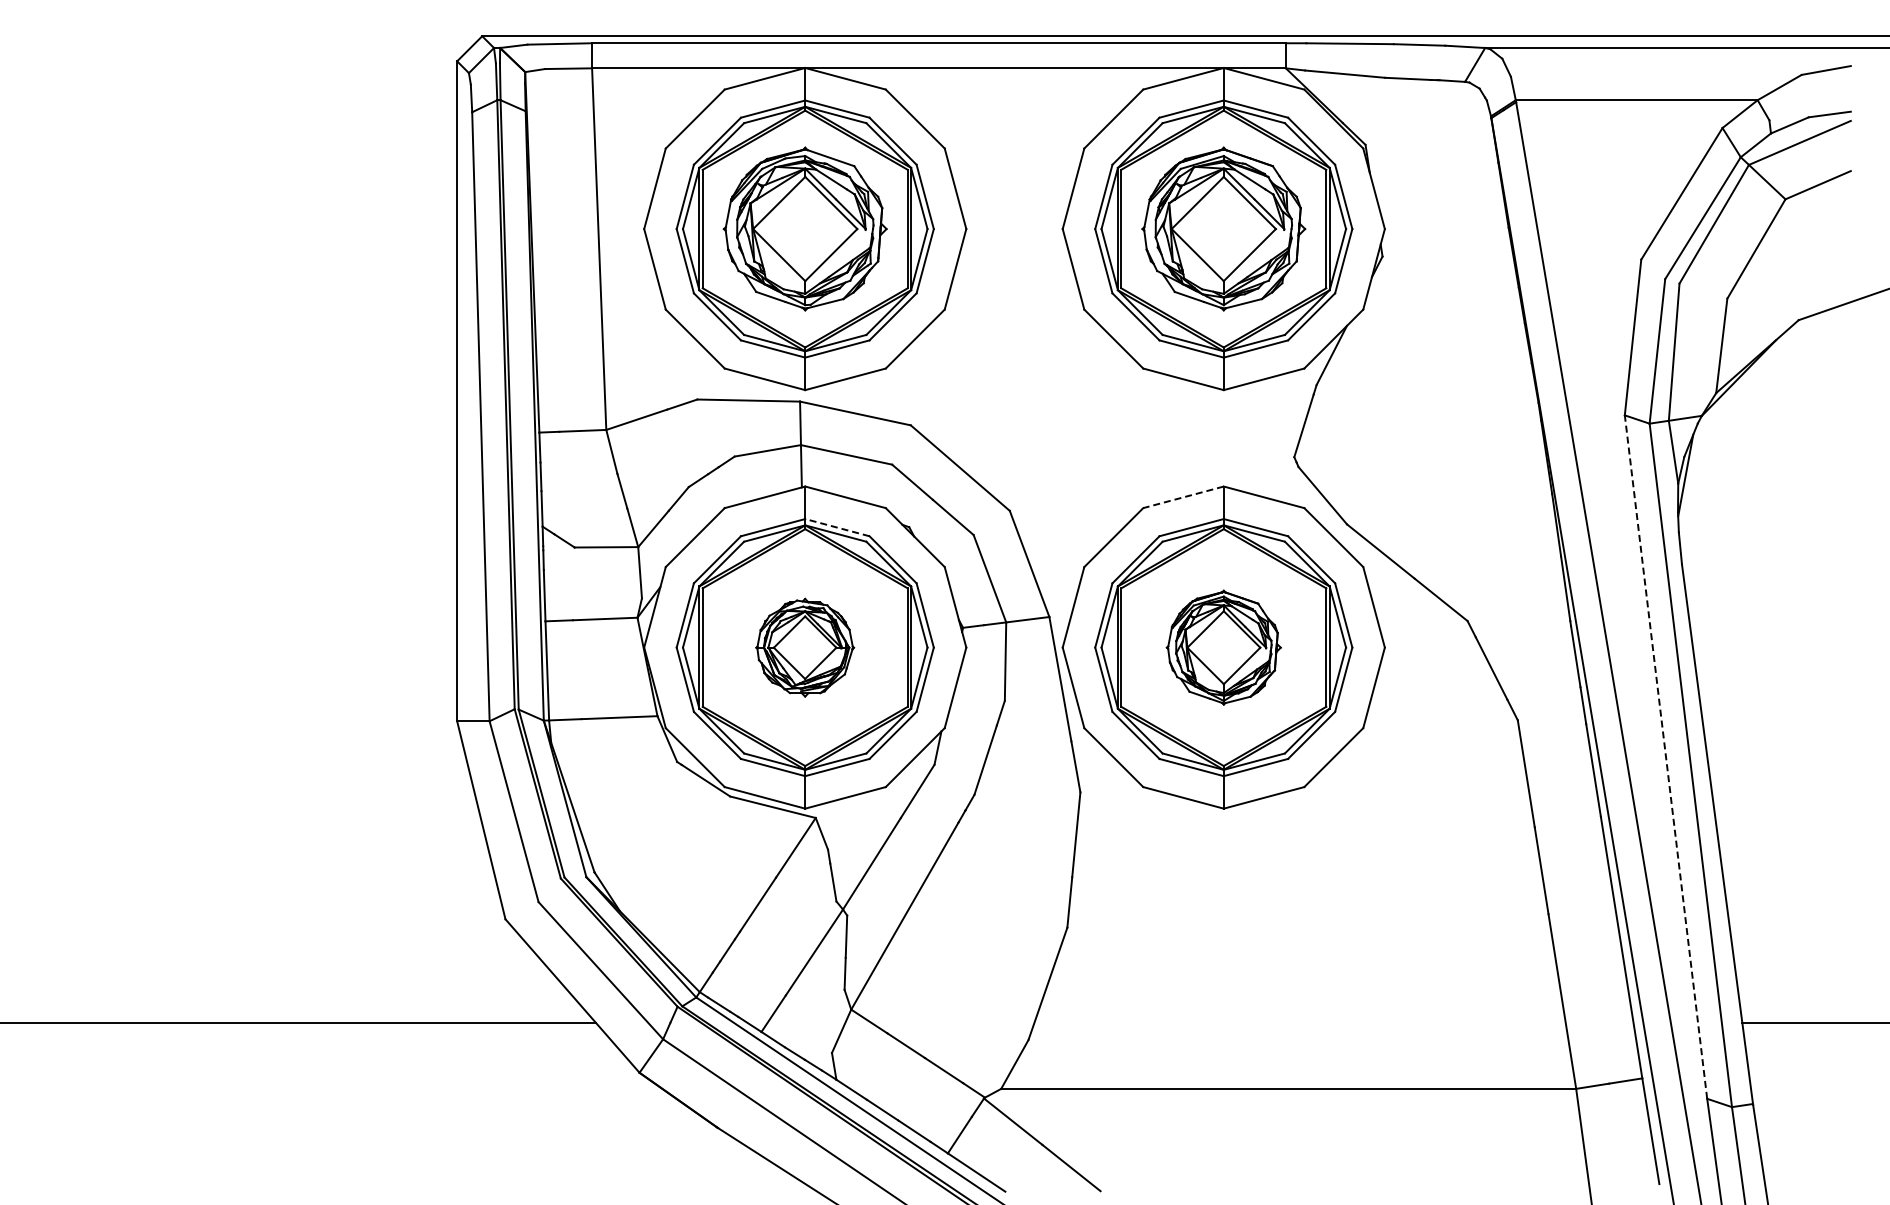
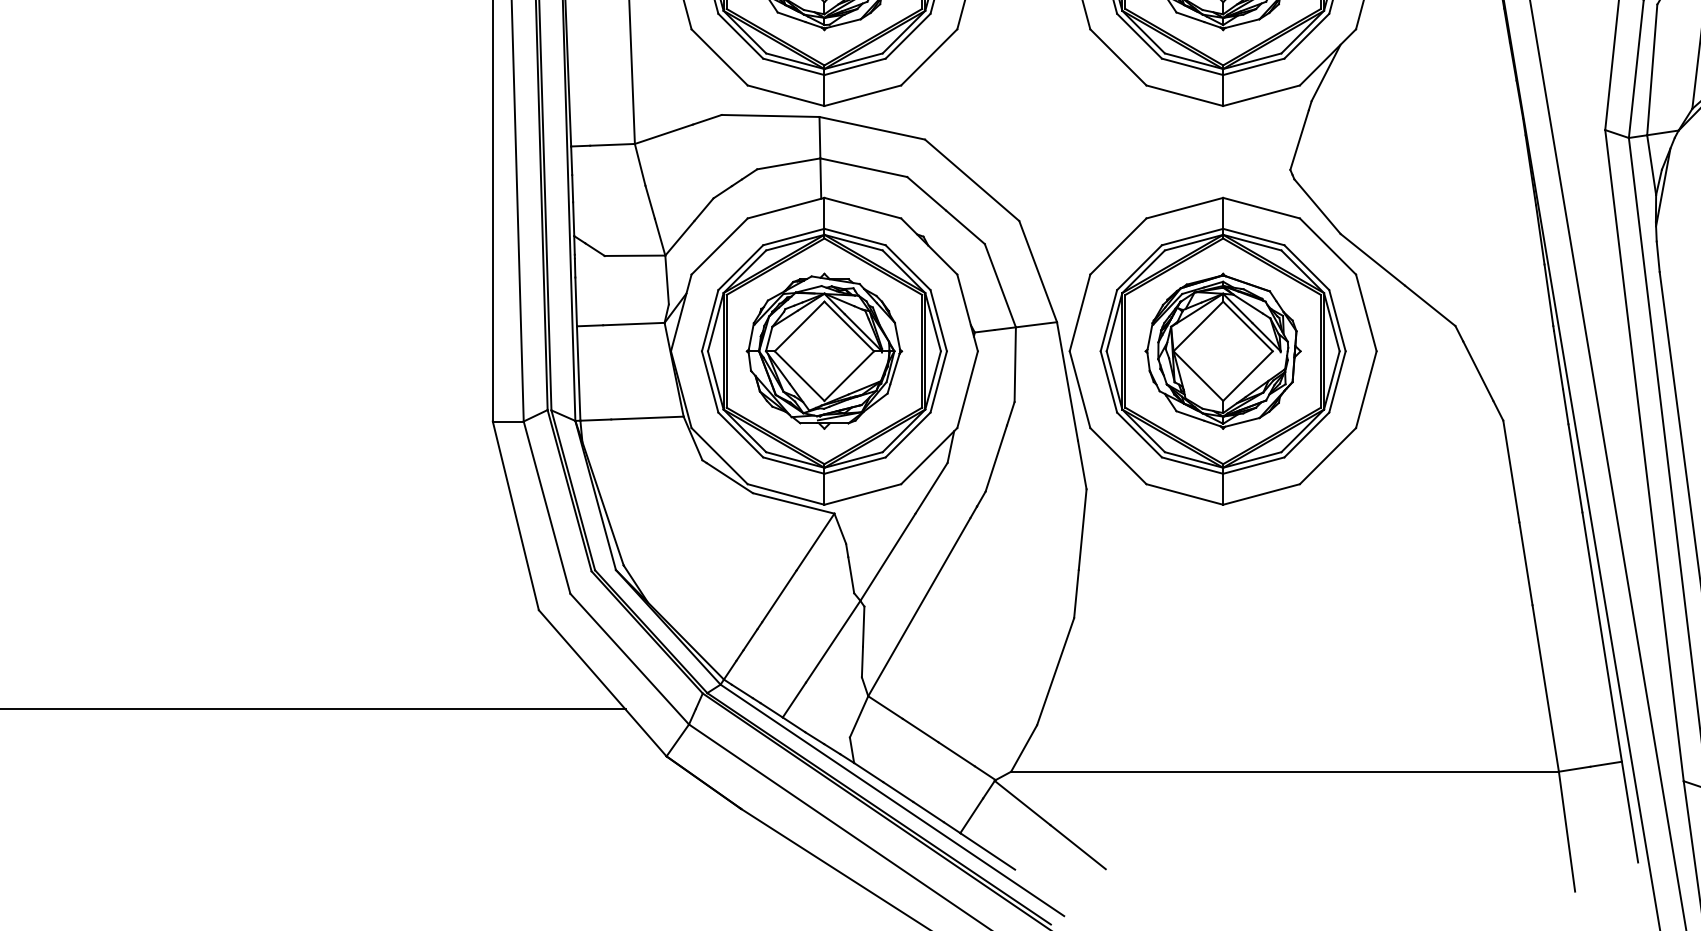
line: (1183, 497) -> (1184, 208), dashed -> solid
line: (836, 527) -> (854, 236), dashed -> solid
part: (804, 647) -> (823, 351), size x1.67
part: (1223, 647) -> (1222, 351), size x1.43
line: (1665, 756) -> (1643, 455), dashed -> solid

